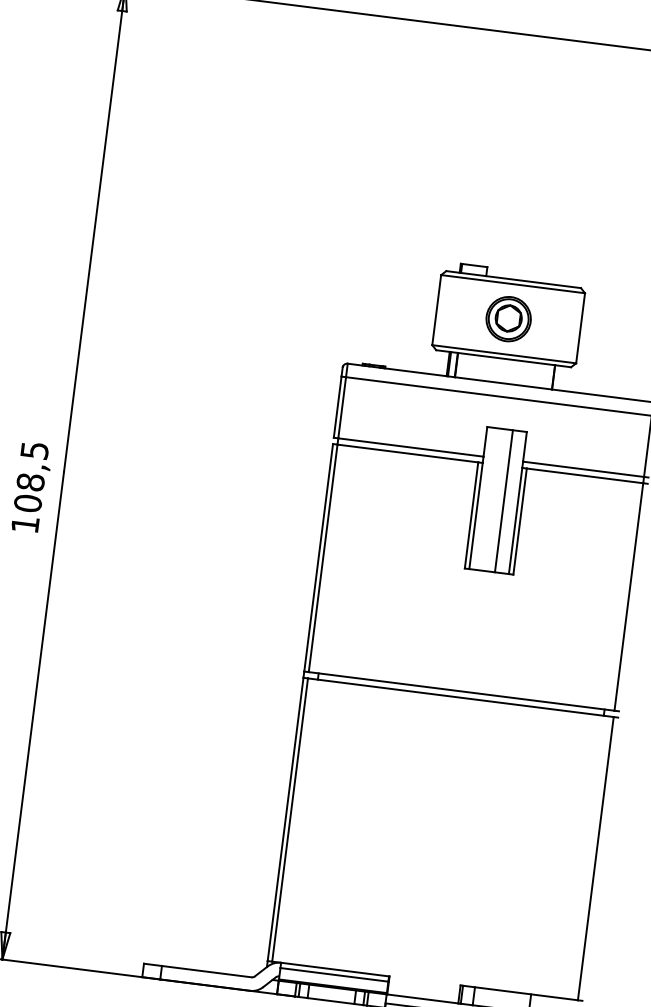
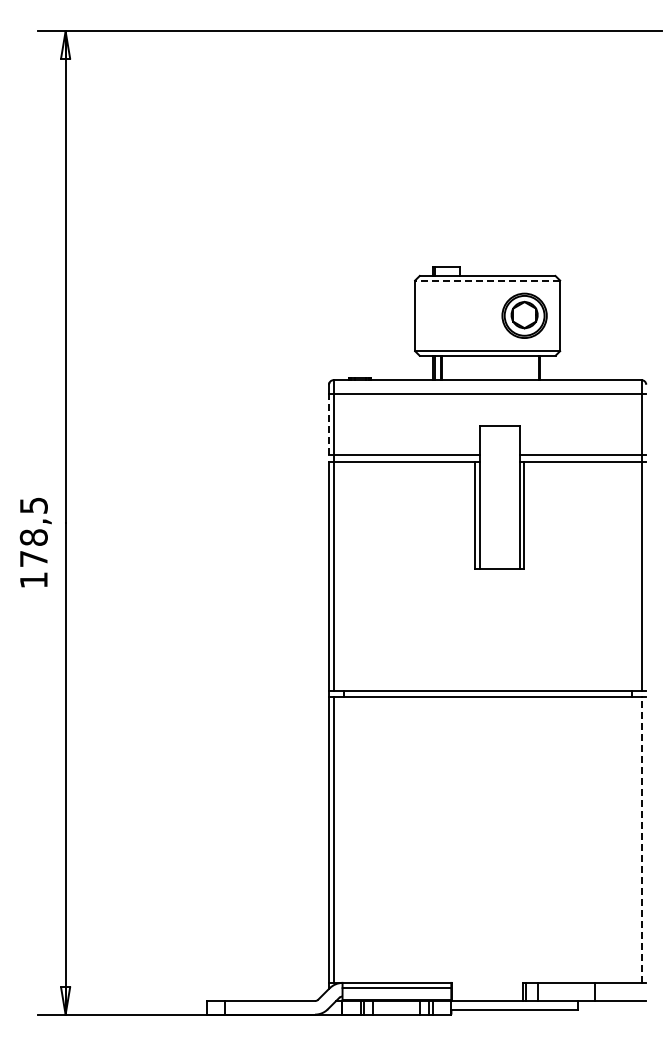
line: (512, 284) -> (487, 280), solid -> dashed
part: (508, 318) -> (524, 315), moved
line: (338, 407) -> (329, 424), solid -> dashed
line: (503, 500) -> (505, 496), removed
text: (27, 502) -> (33, 558), 108,5 -> 178,5
line: (595, 858) -> (641, 840), solid -> dashed

